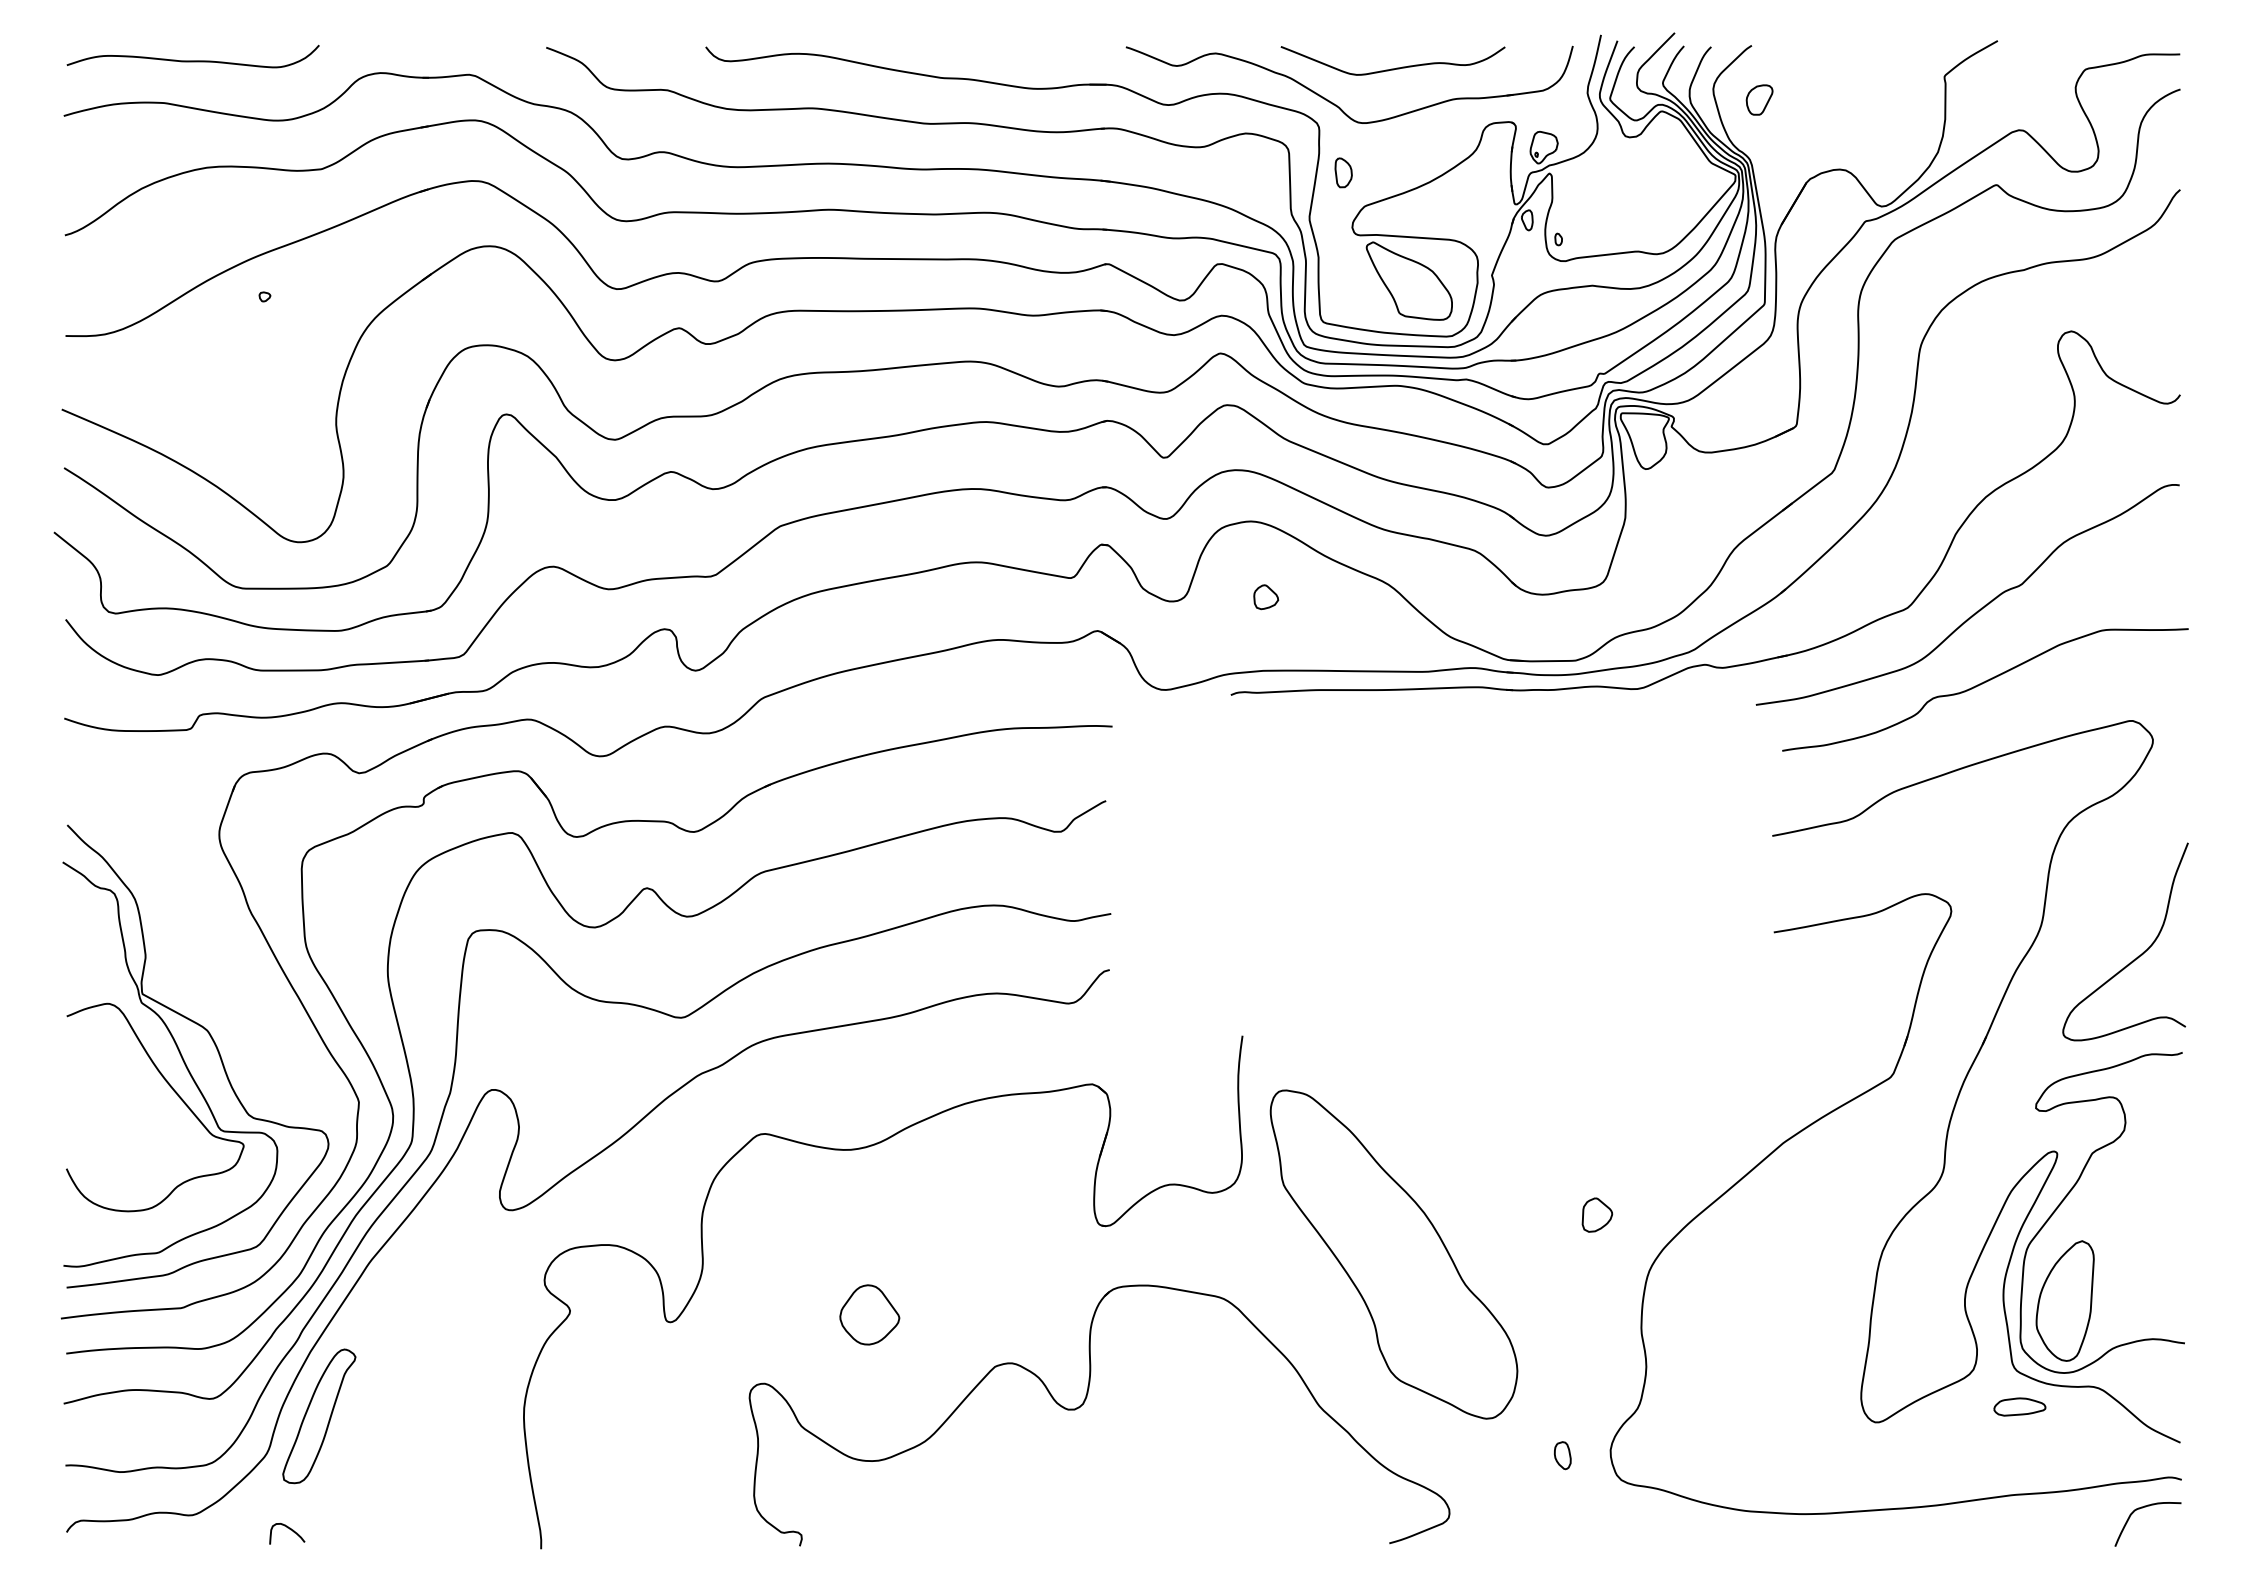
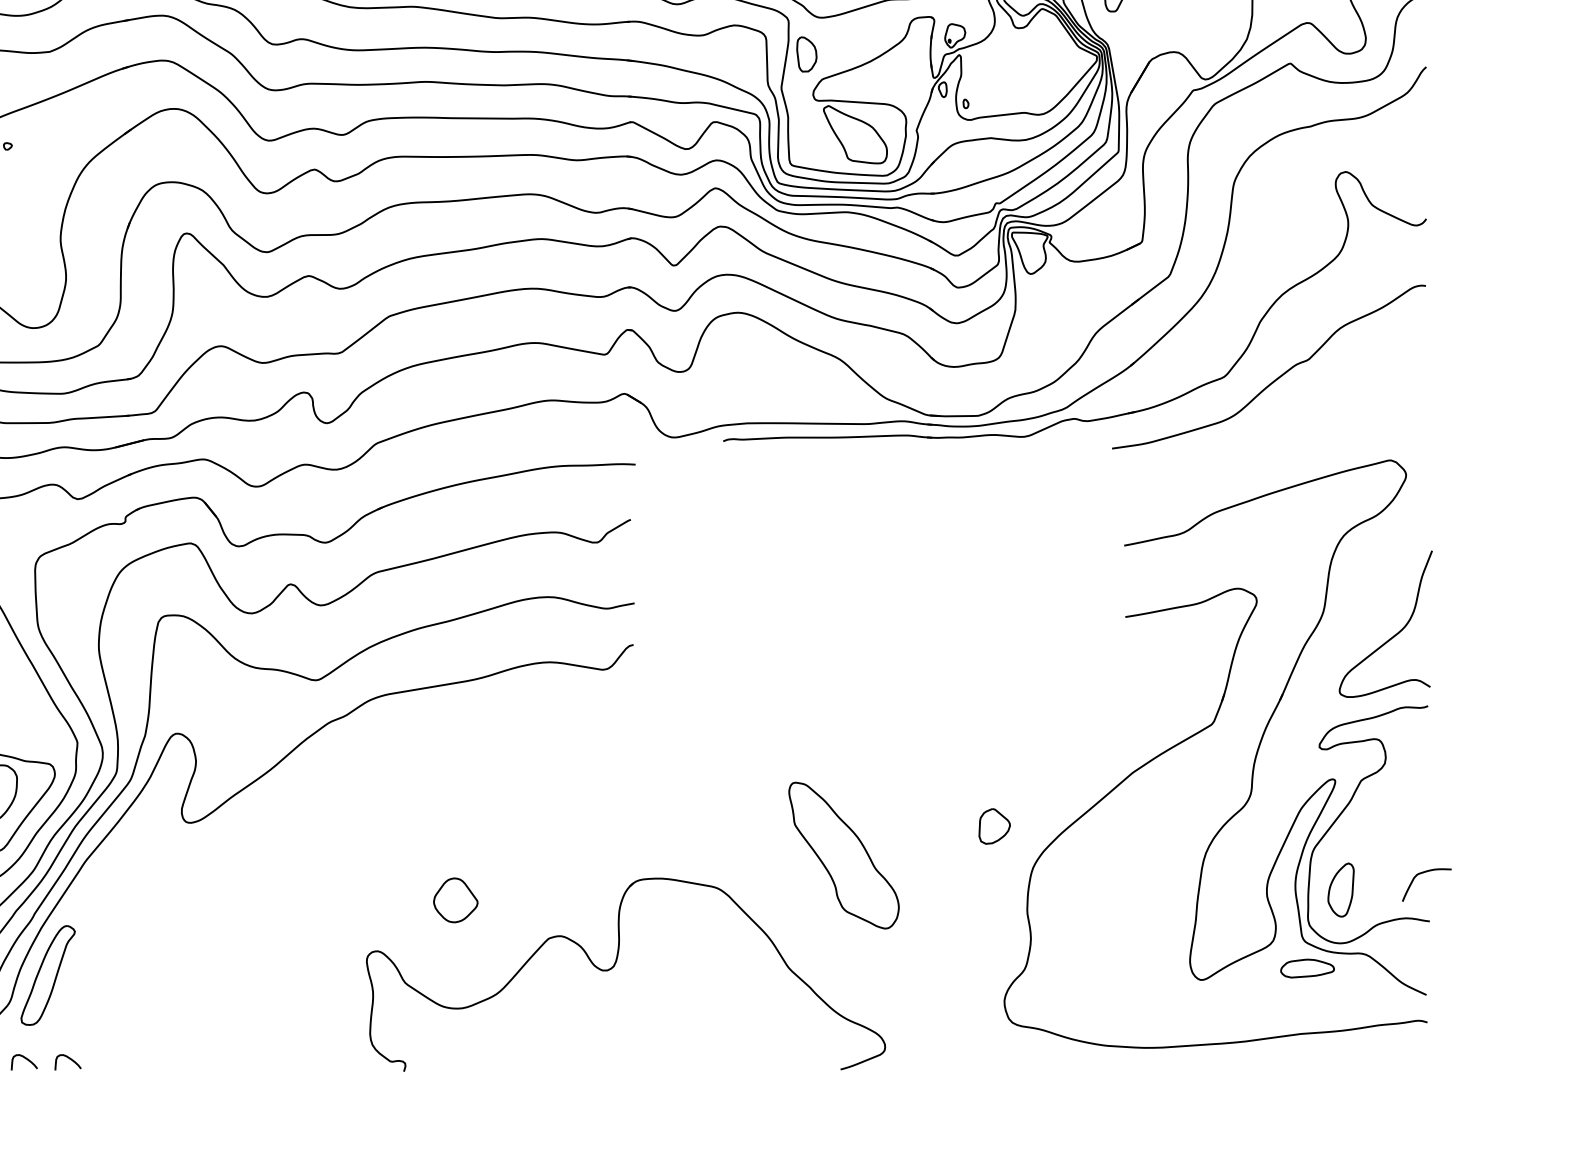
part: (1343, 172) -> (806, 54), size x1.6
part: (1266, 597) -> (749, 369), removed
curve: (1982, 684) -> (1279, 433), removed
part: (861, 1149) -> (449, 777), removed
part: (1597, 1214) -> (994, 825), size x1.4
part: (1393, 1254) -> (843, 855), size x0.6
part: (2064, 1300) -> (1340, 889), size x0.6
part: (2019, 1406) -> (1307, 968), size x1.4
part: (1562, 1455) -> (968, 1004), removed
curve: (2142, 1508) -> (1422, 873), moved
curve: (349, 1530) -> (70, 1060), added

